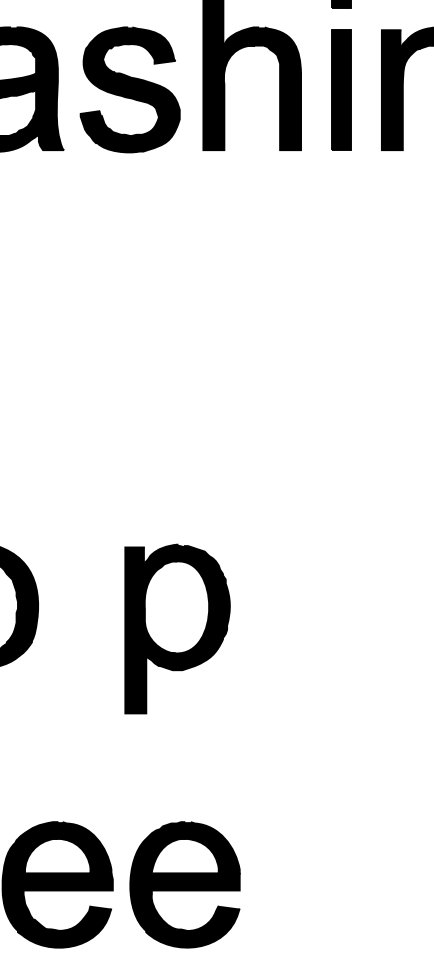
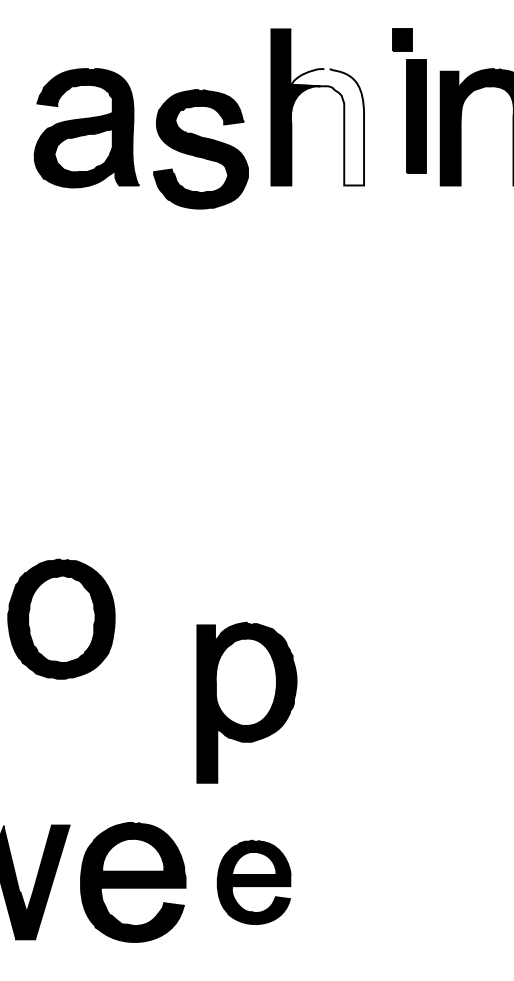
fill: (262, 89) -> (327, 127), removed
part: (129, 90) -> (200, 149), moved
part: (341, 90) -> (416, 116), moved
part: (177, 628) -> (246, 702), moved
part: (184, 884) -> (253, 882), size x0.7

